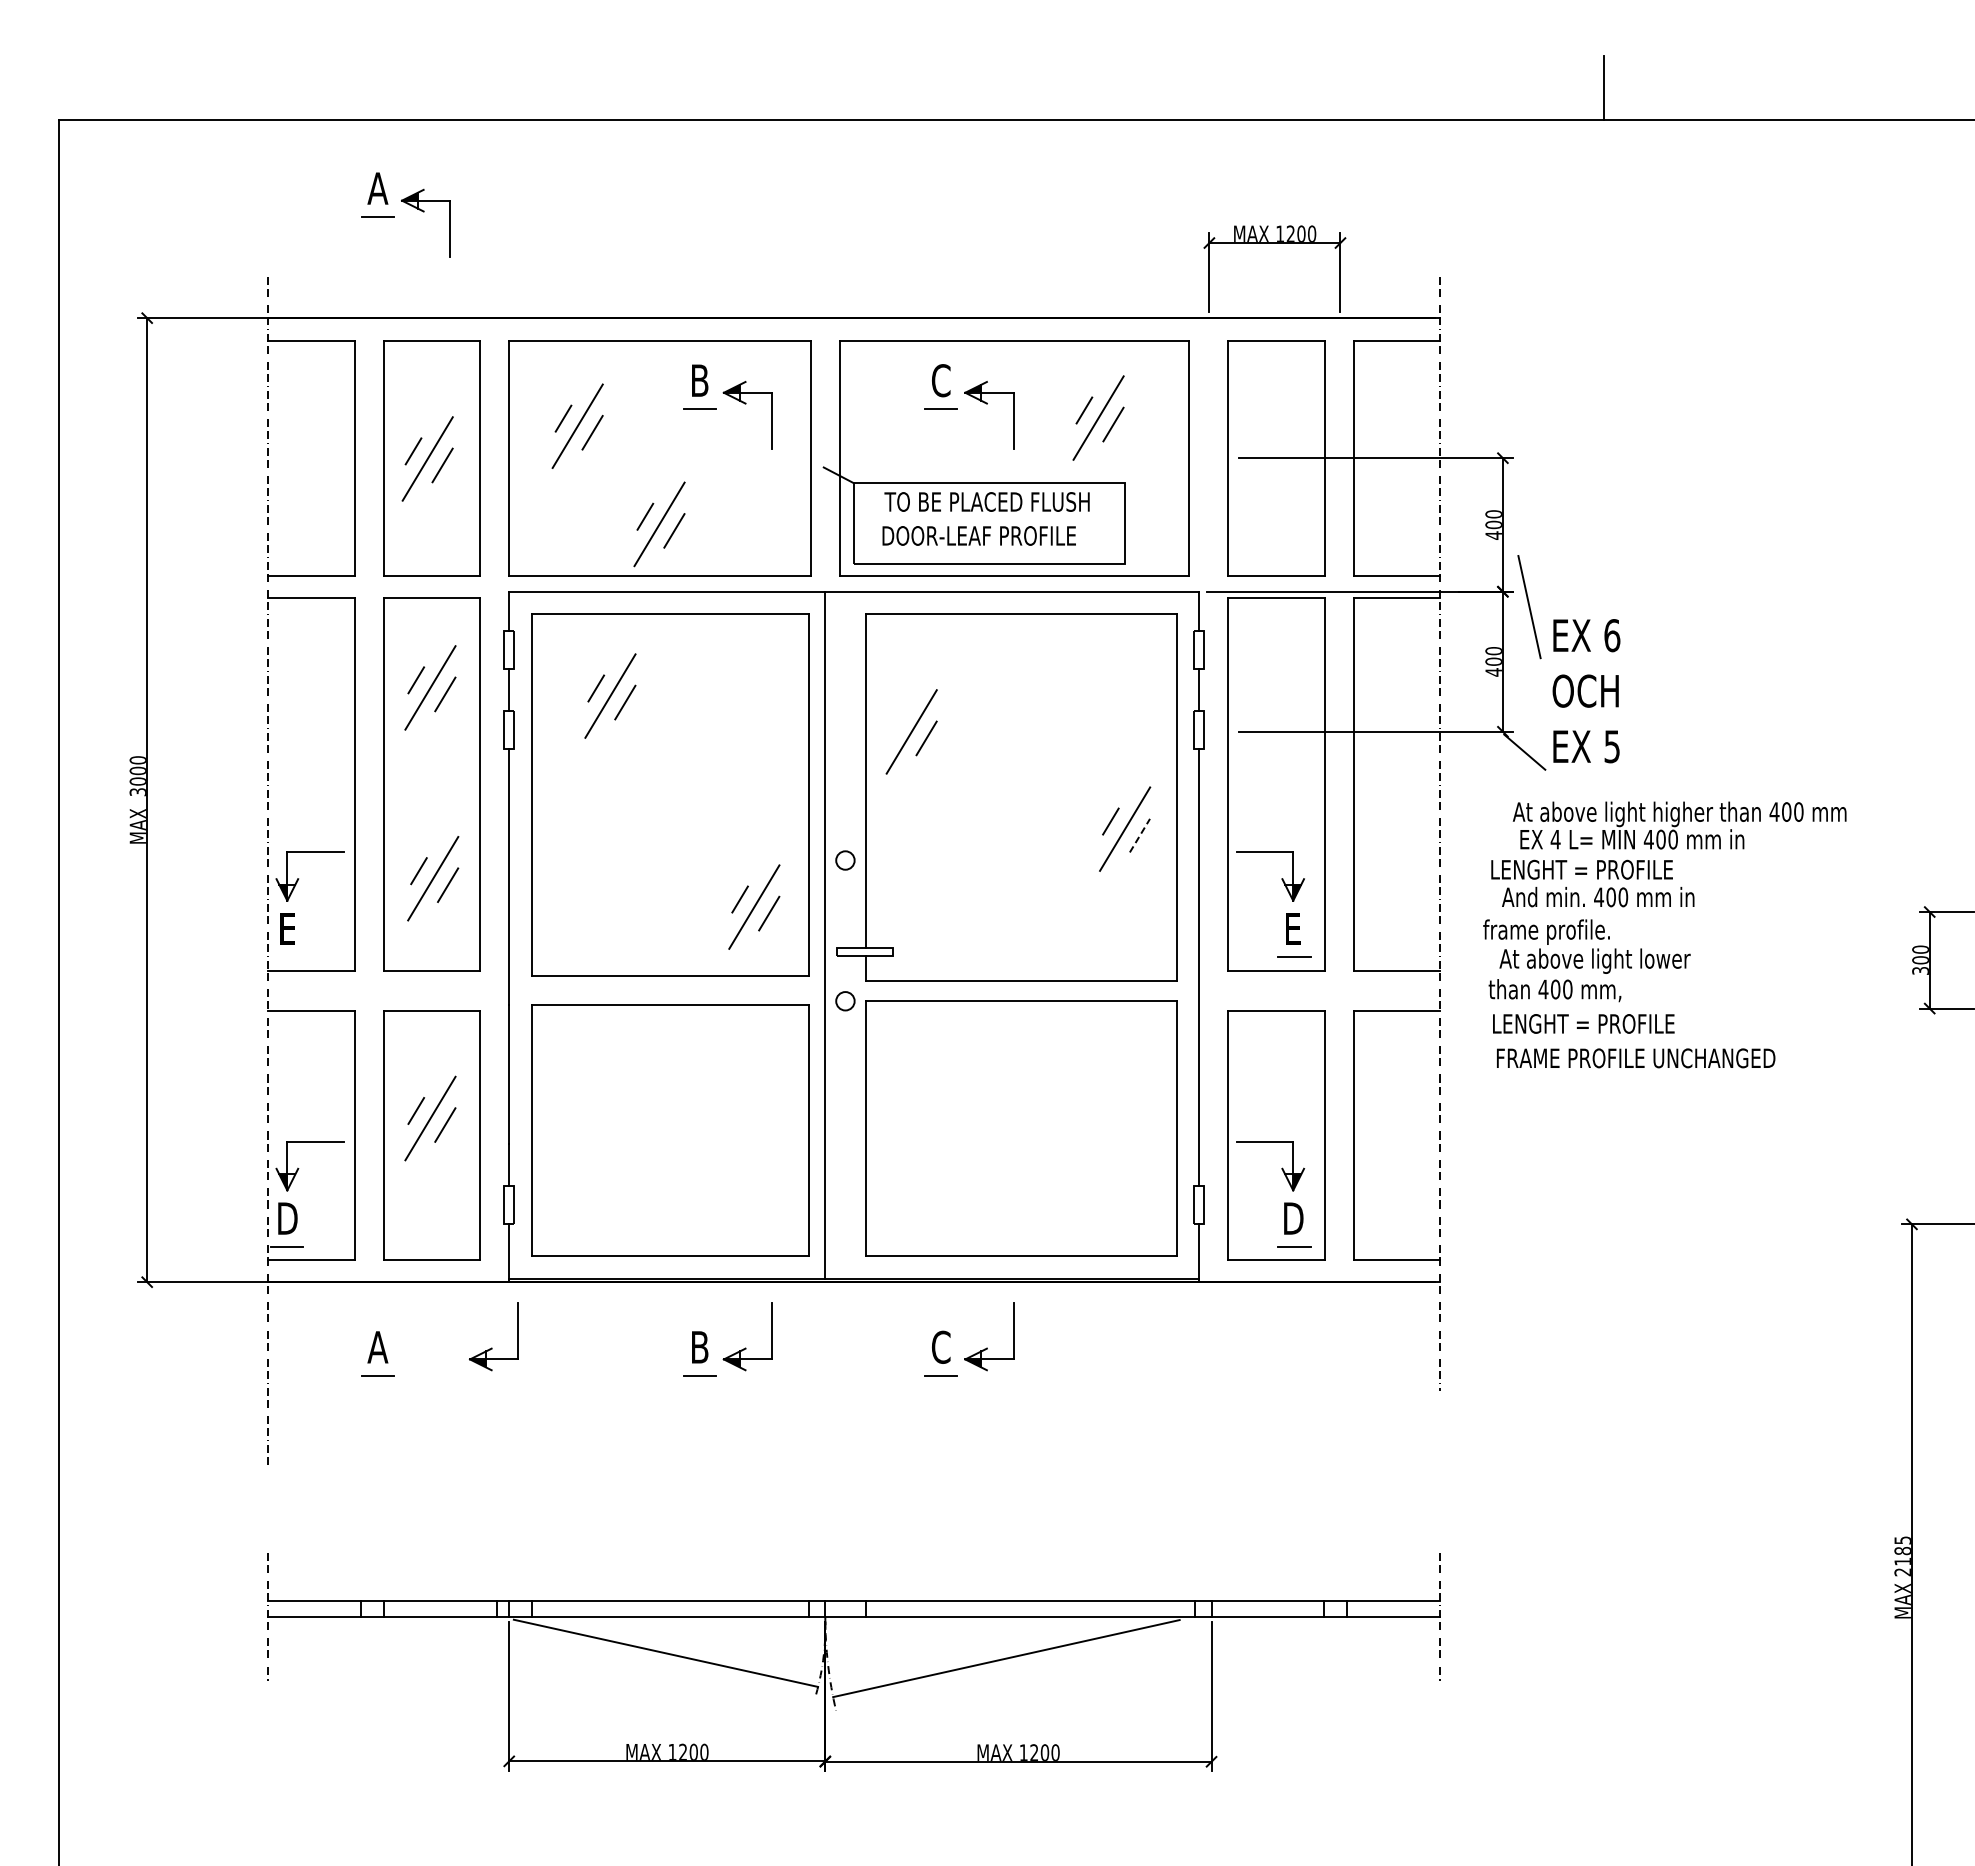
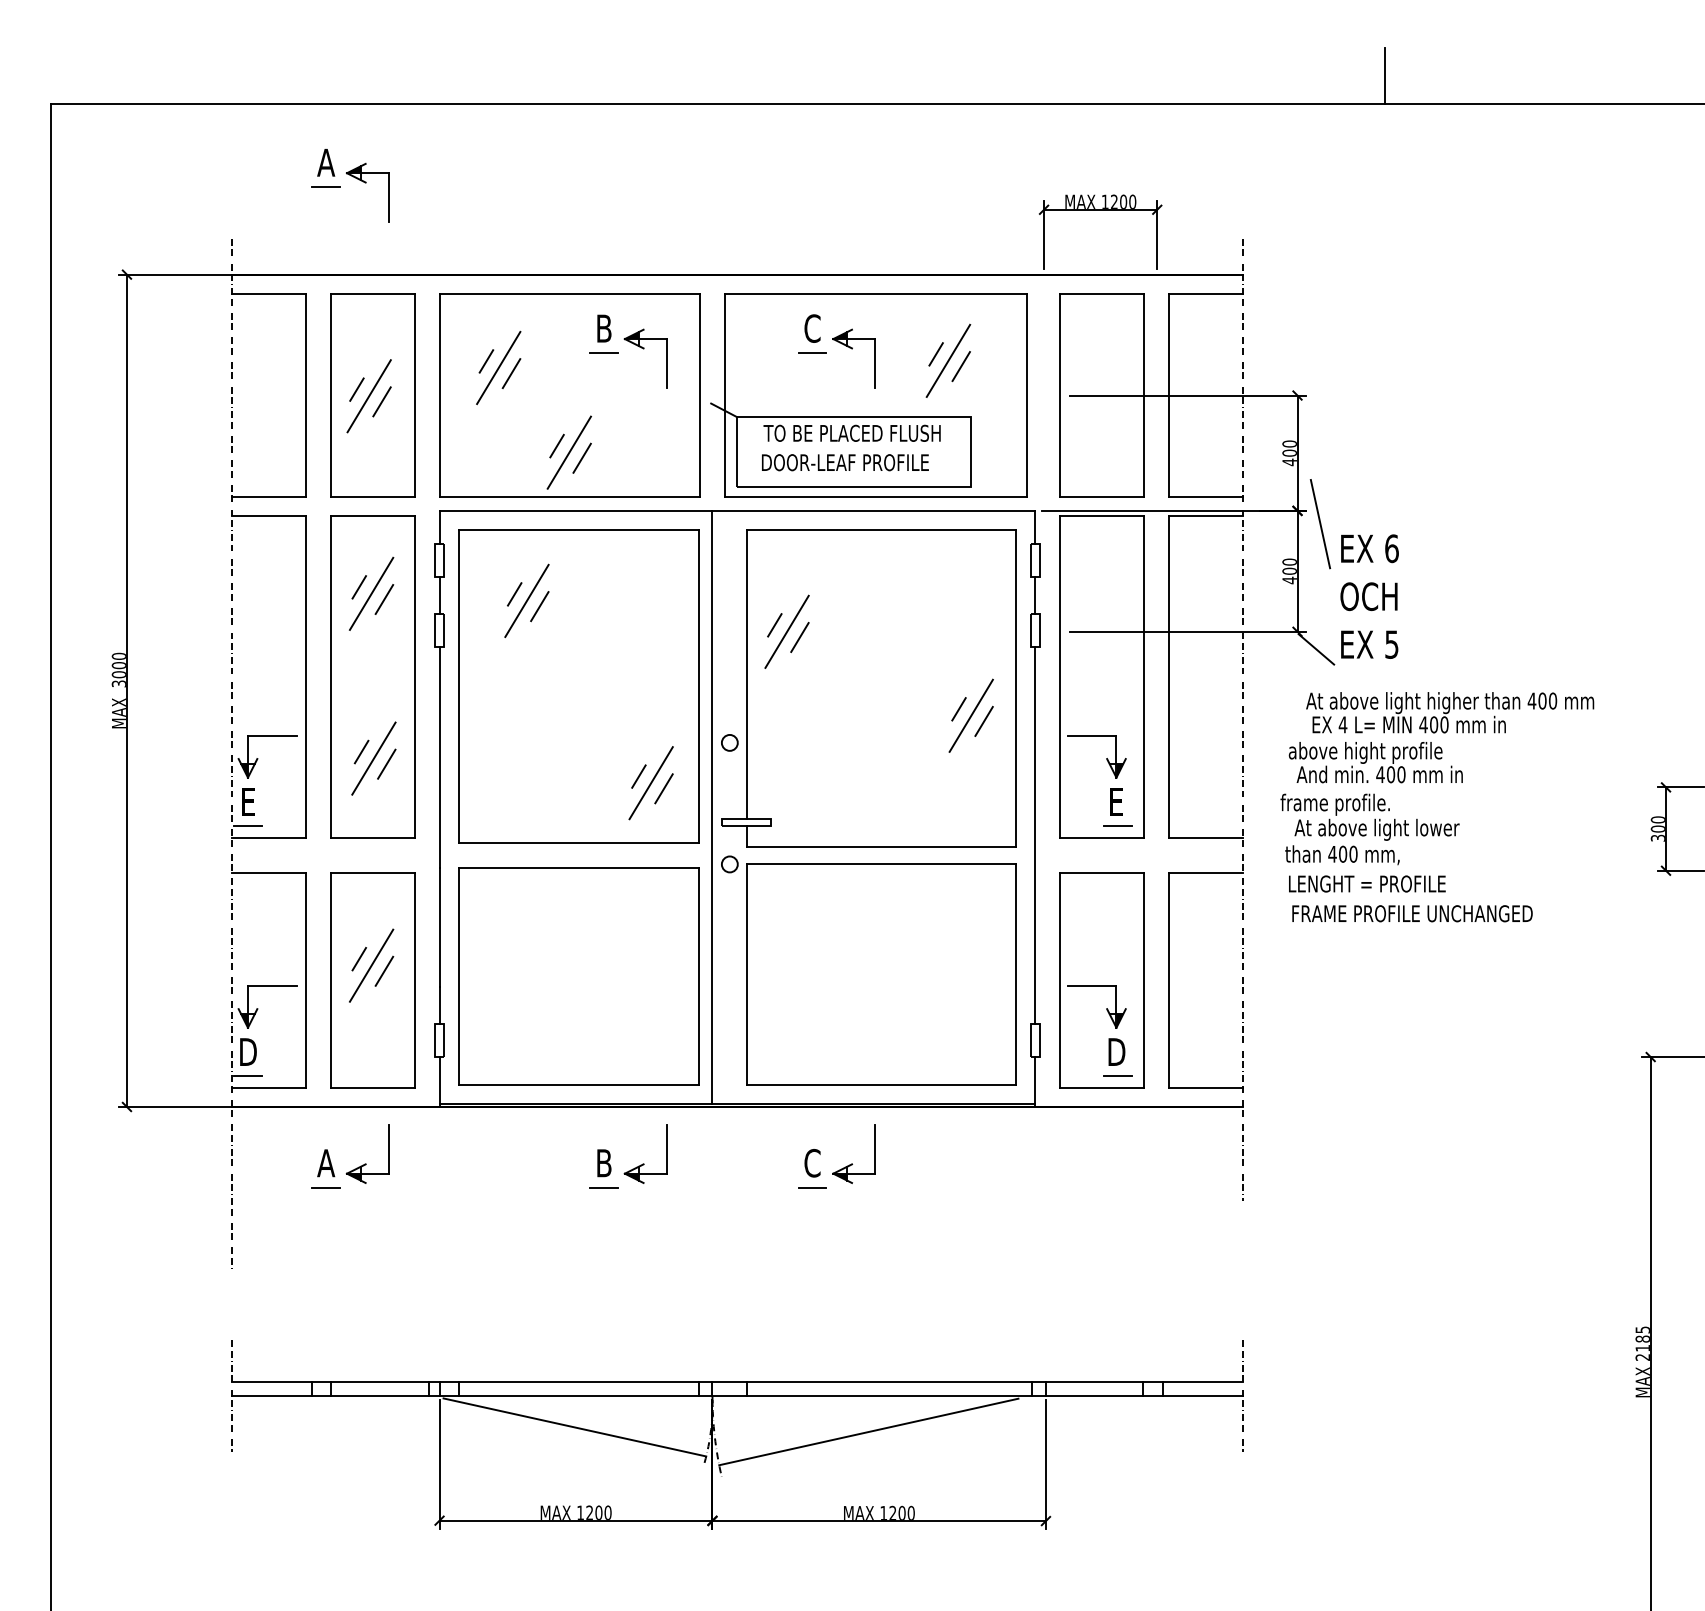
line: (897, 724) -> (774, 625), added
line: (1139, 835) -> (983, 721), dashed -> solid
text: (1581, 871) -> (1365, 752), LENGHT = PROFILE -> above hight profile
line: (287, 957) -> (248, 826), added
part: (492, 1347) -> (366, 1163), moved

